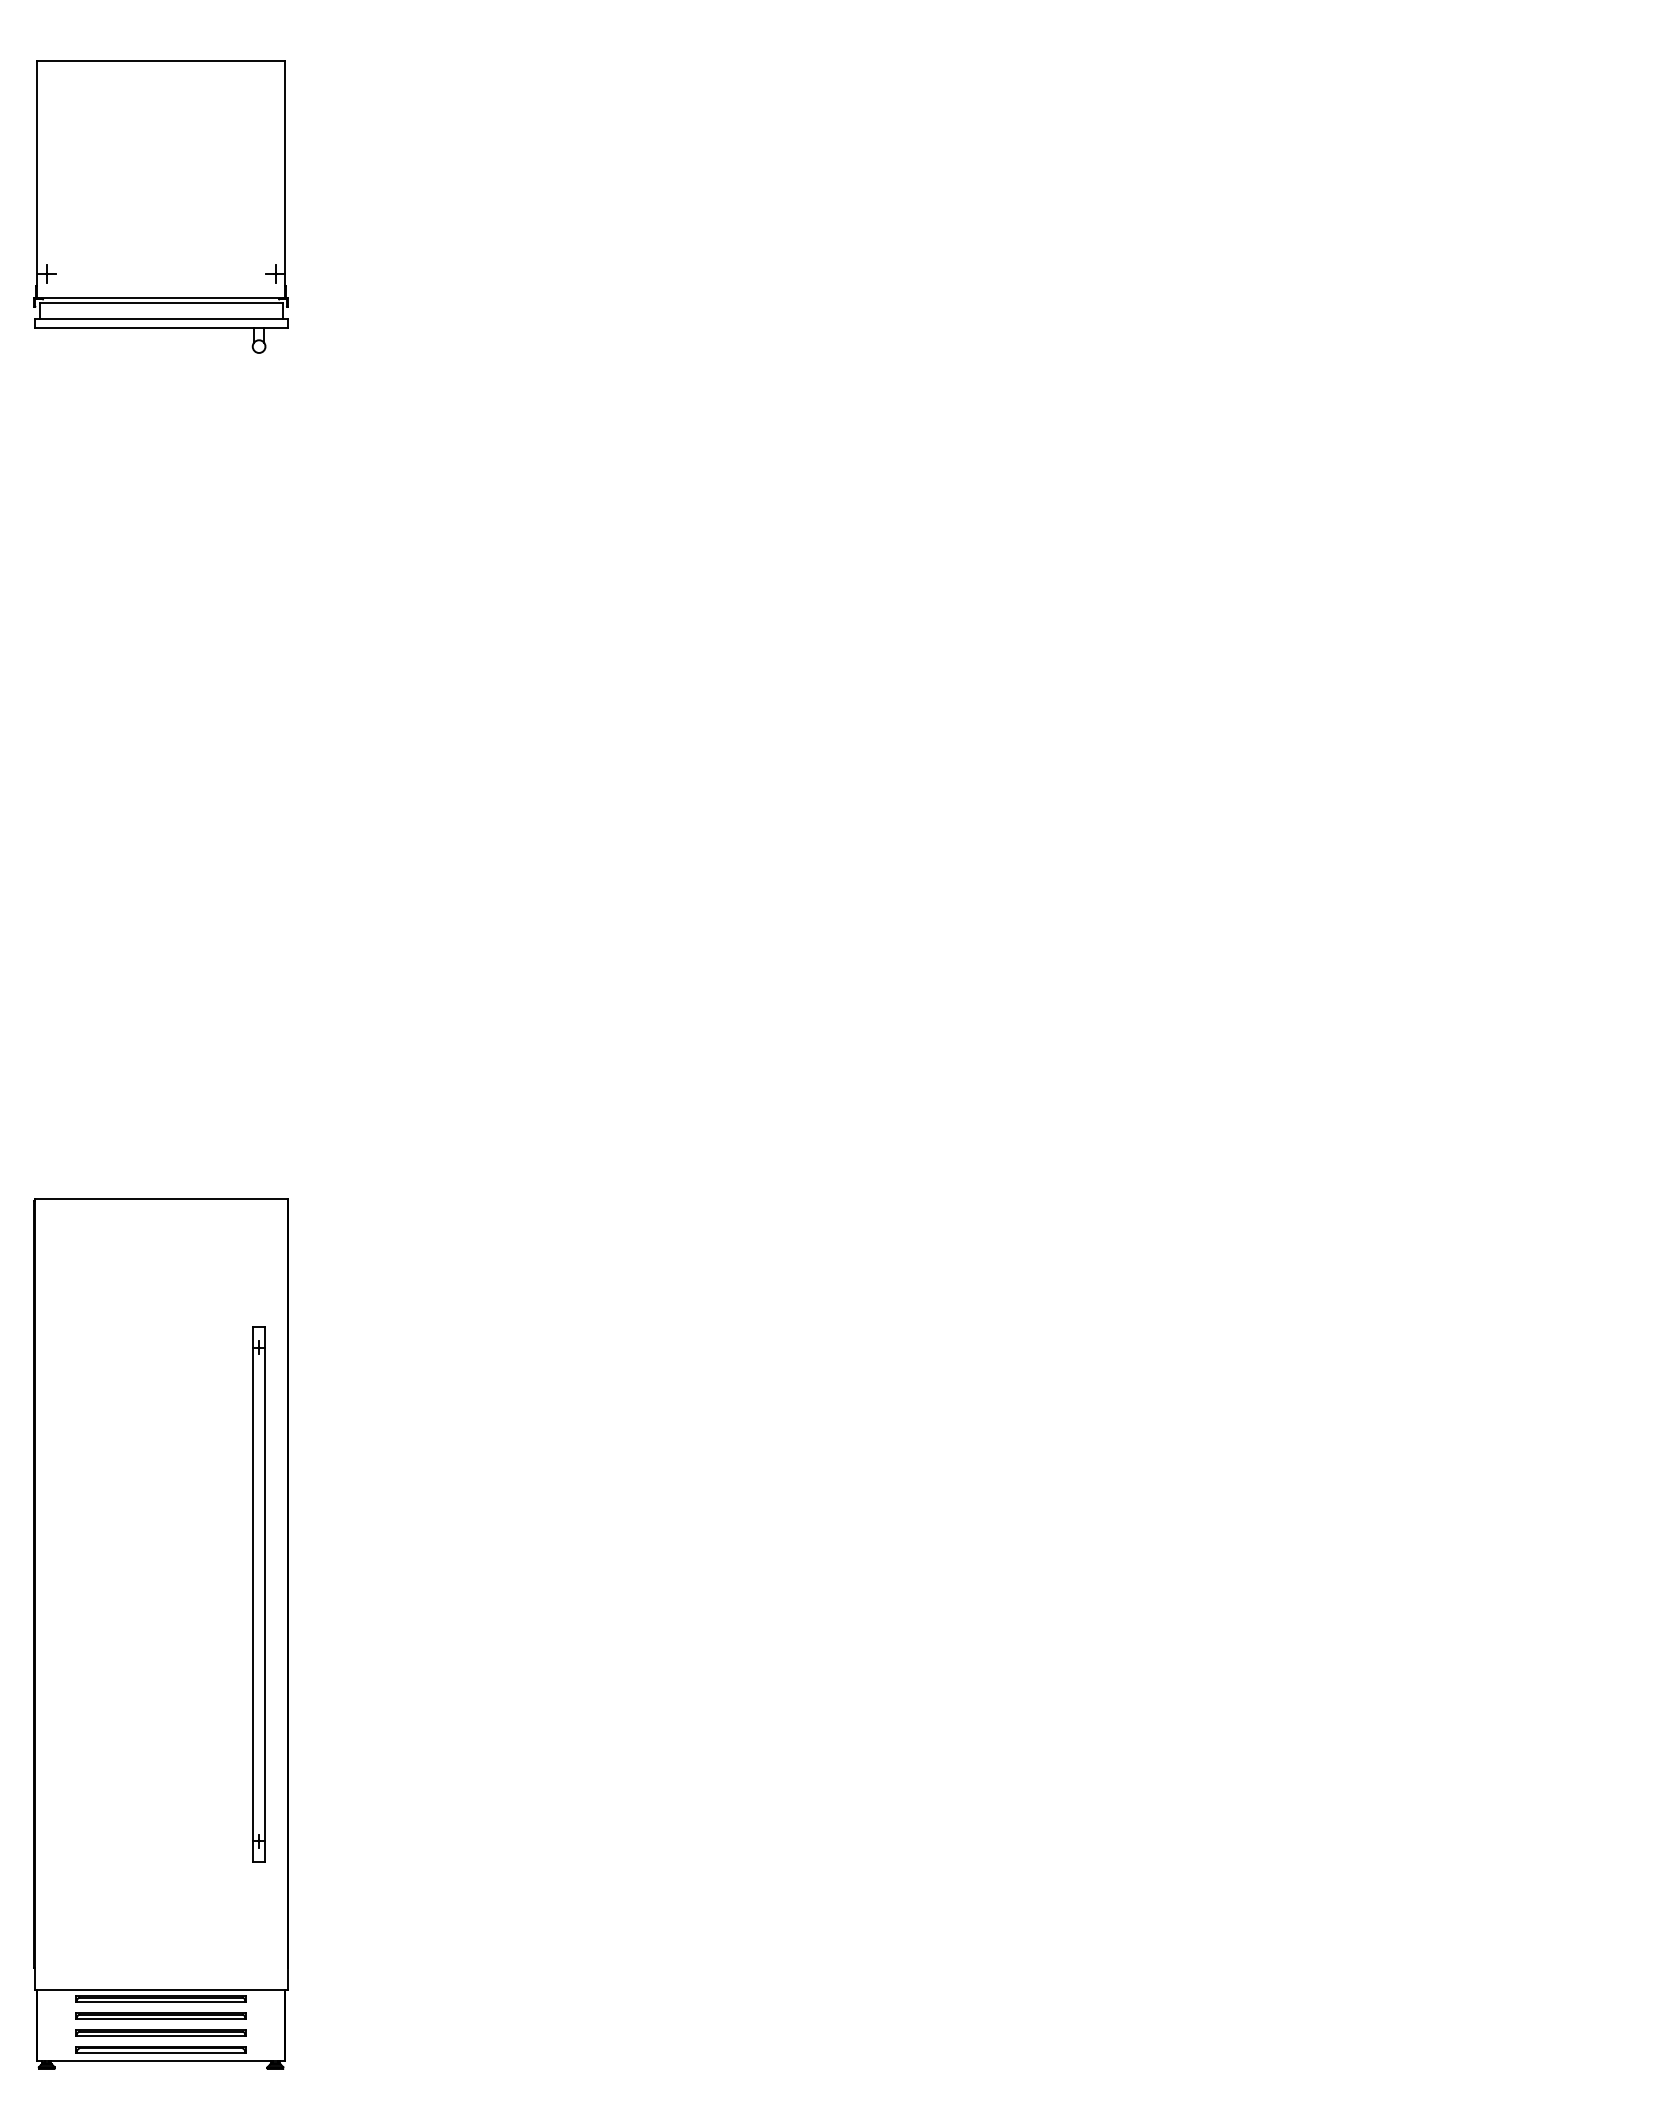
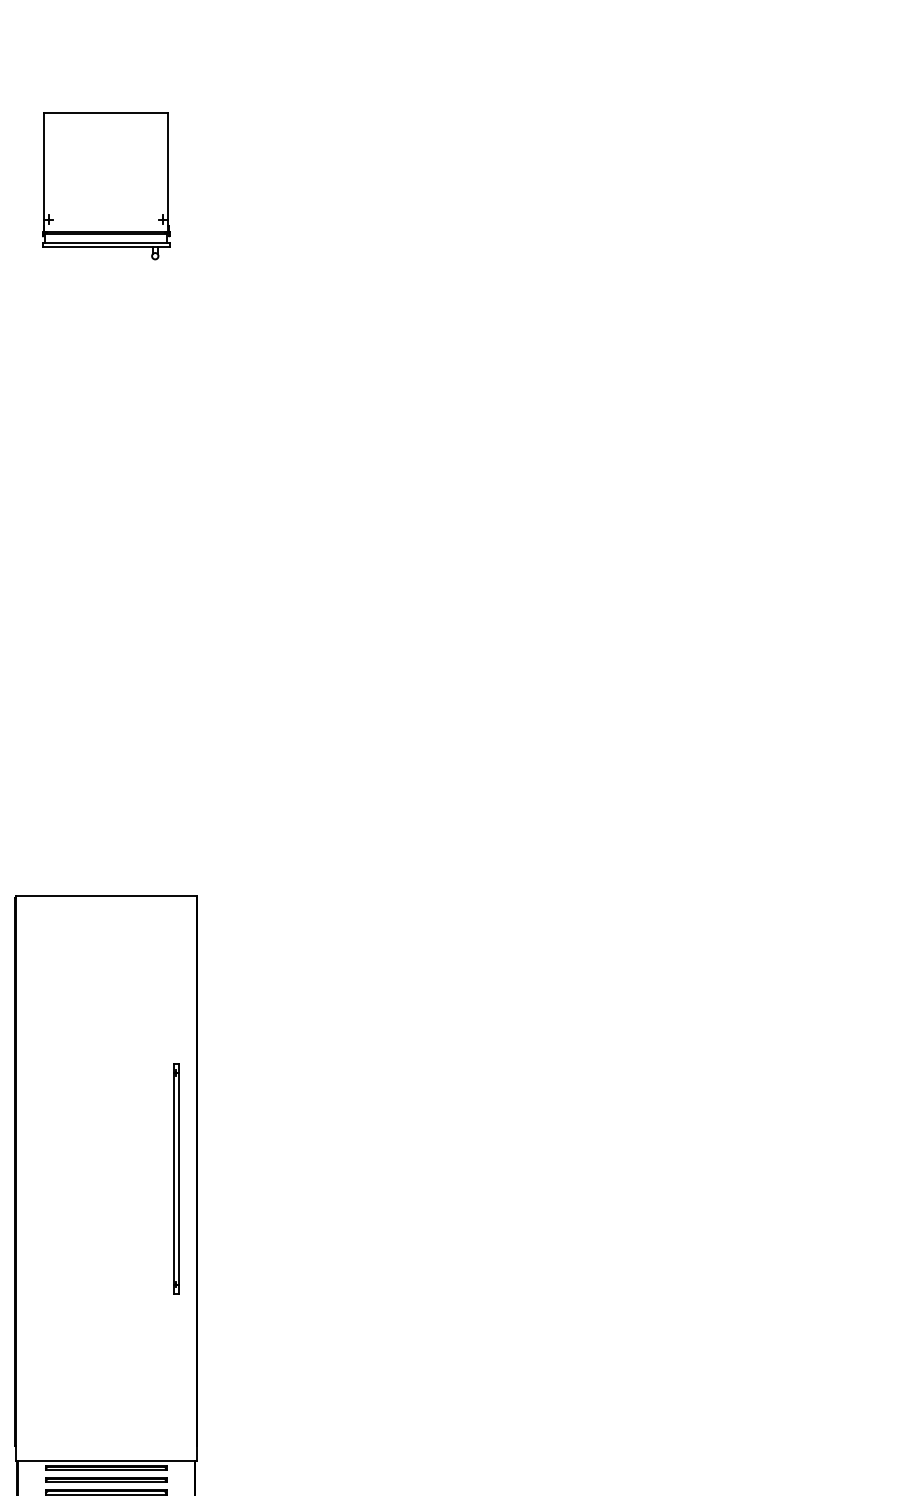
part: (160, 206) -> (105, 185), size x0.7
part: (258, 1594) -> (175, 1178), size x0.6

